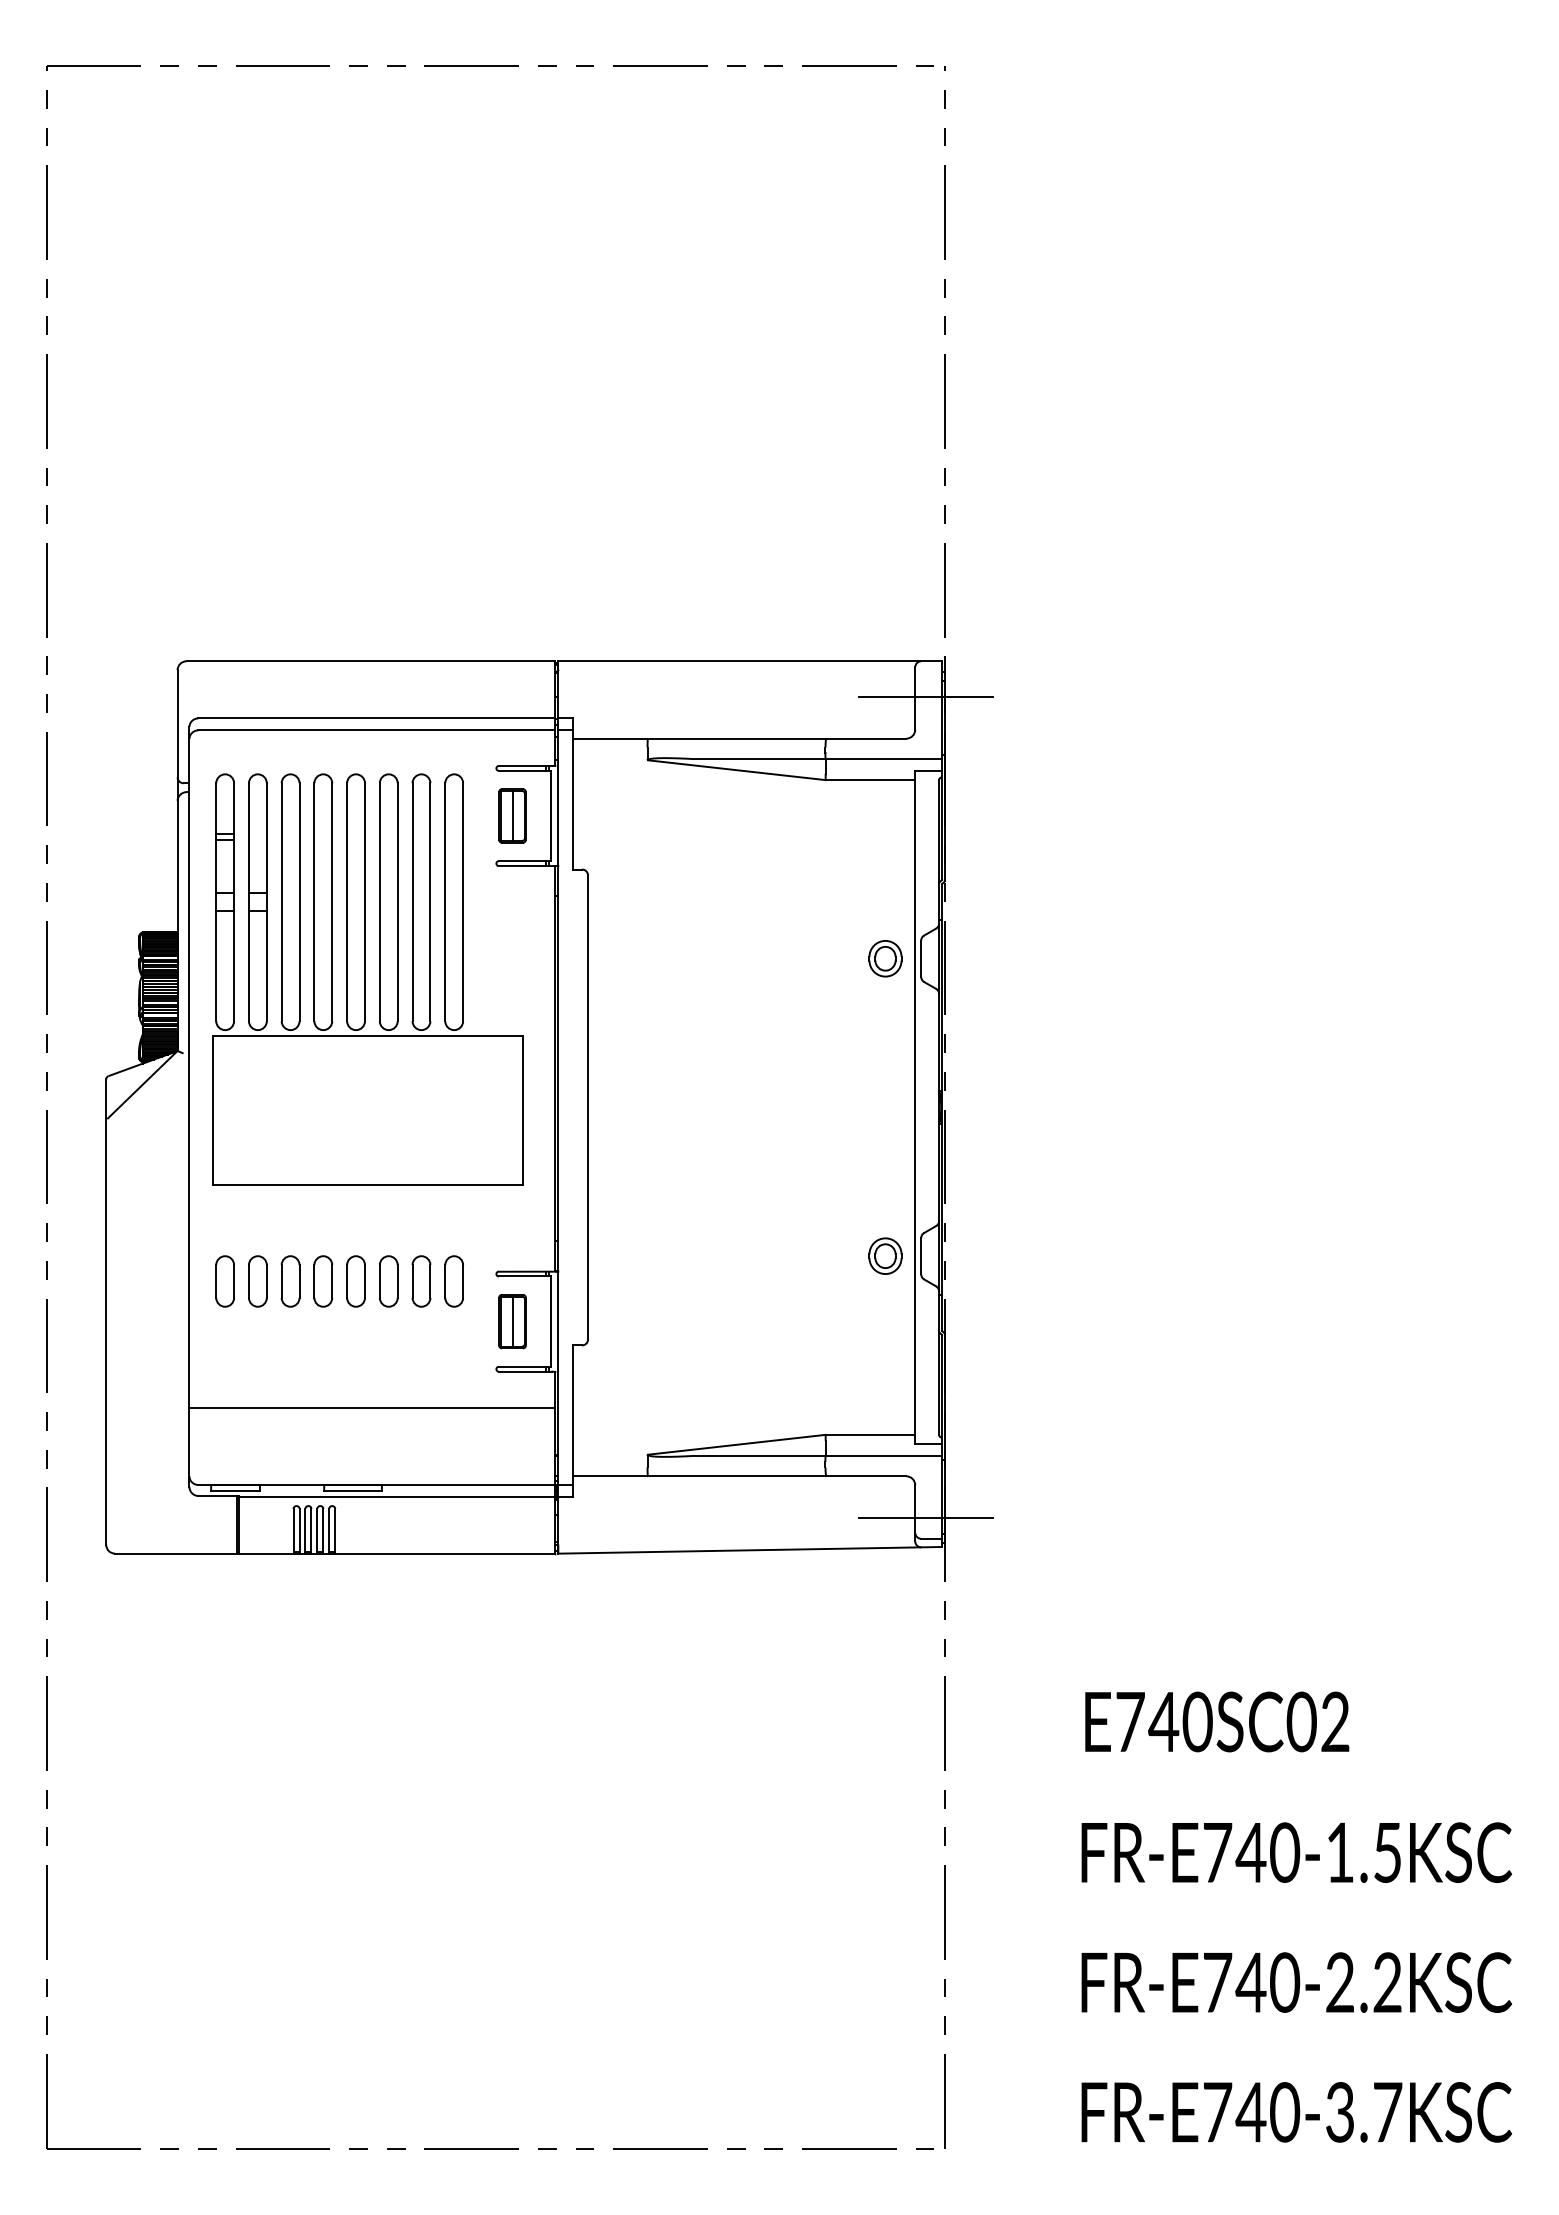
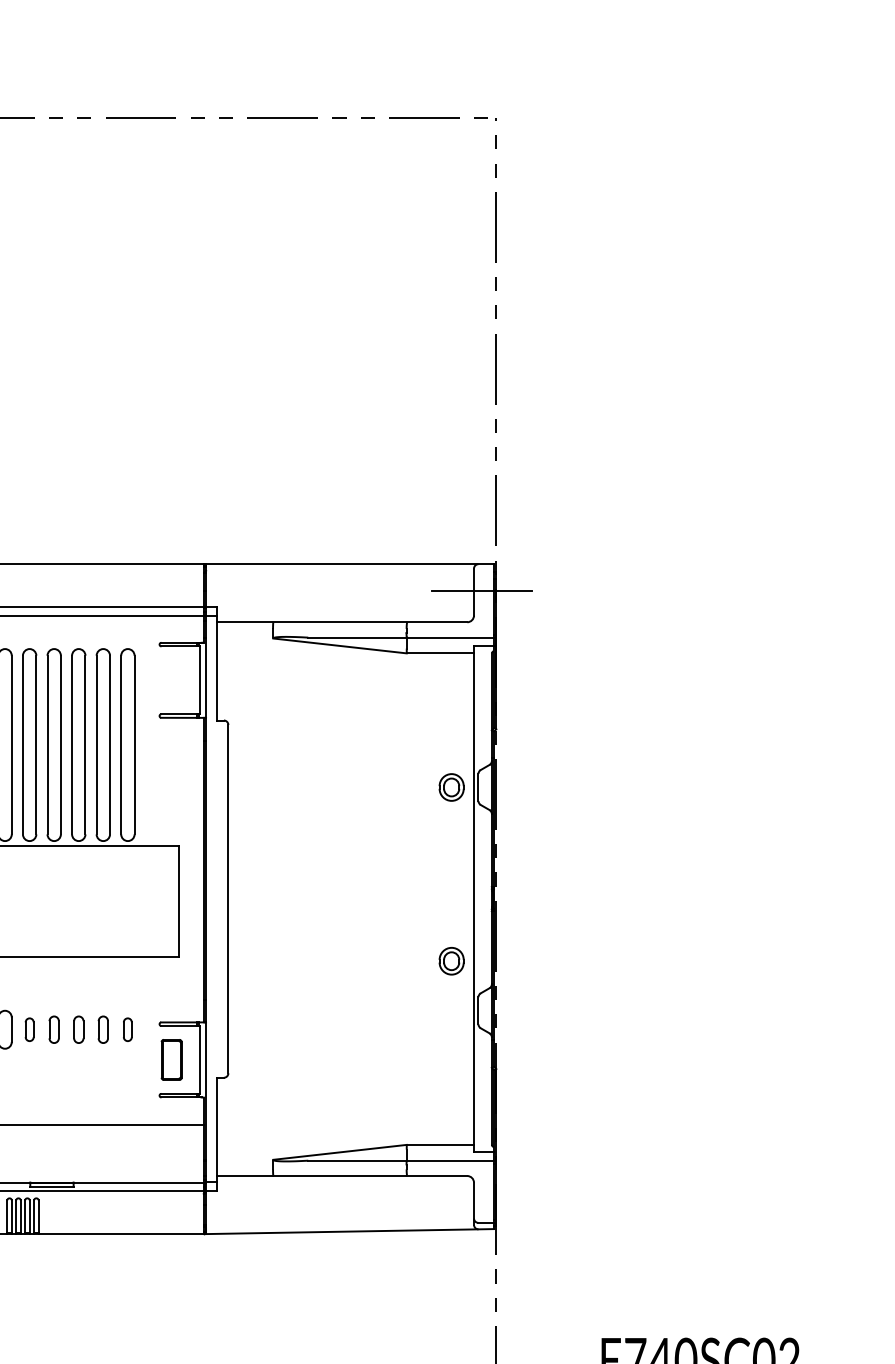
part: (512, 815) -> (171, 679), removed
part: (885, 1255) -> (451, 960), moved
part: (323, 1281) -> (29, 1029), size x0.6
part: (355, 1281) -> (53, 1029), size x0.7
part: (388, 1281) -> (78, 1029), size x0.7
part: (421, 1281) -> (103, 1029), size x0.7
part: (453, 1281) -> (127, 1029), size x0.6
line: (513, 1321) -> (172, 1059), removed
line: (925, 1517) -> (481, 1206), removed

